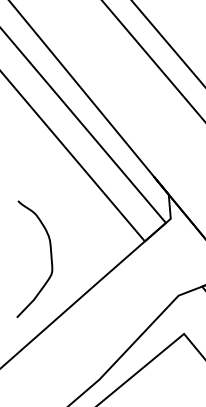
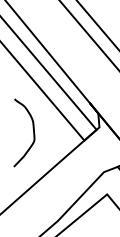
curve: (48, 251) -> (32, 128), moved

